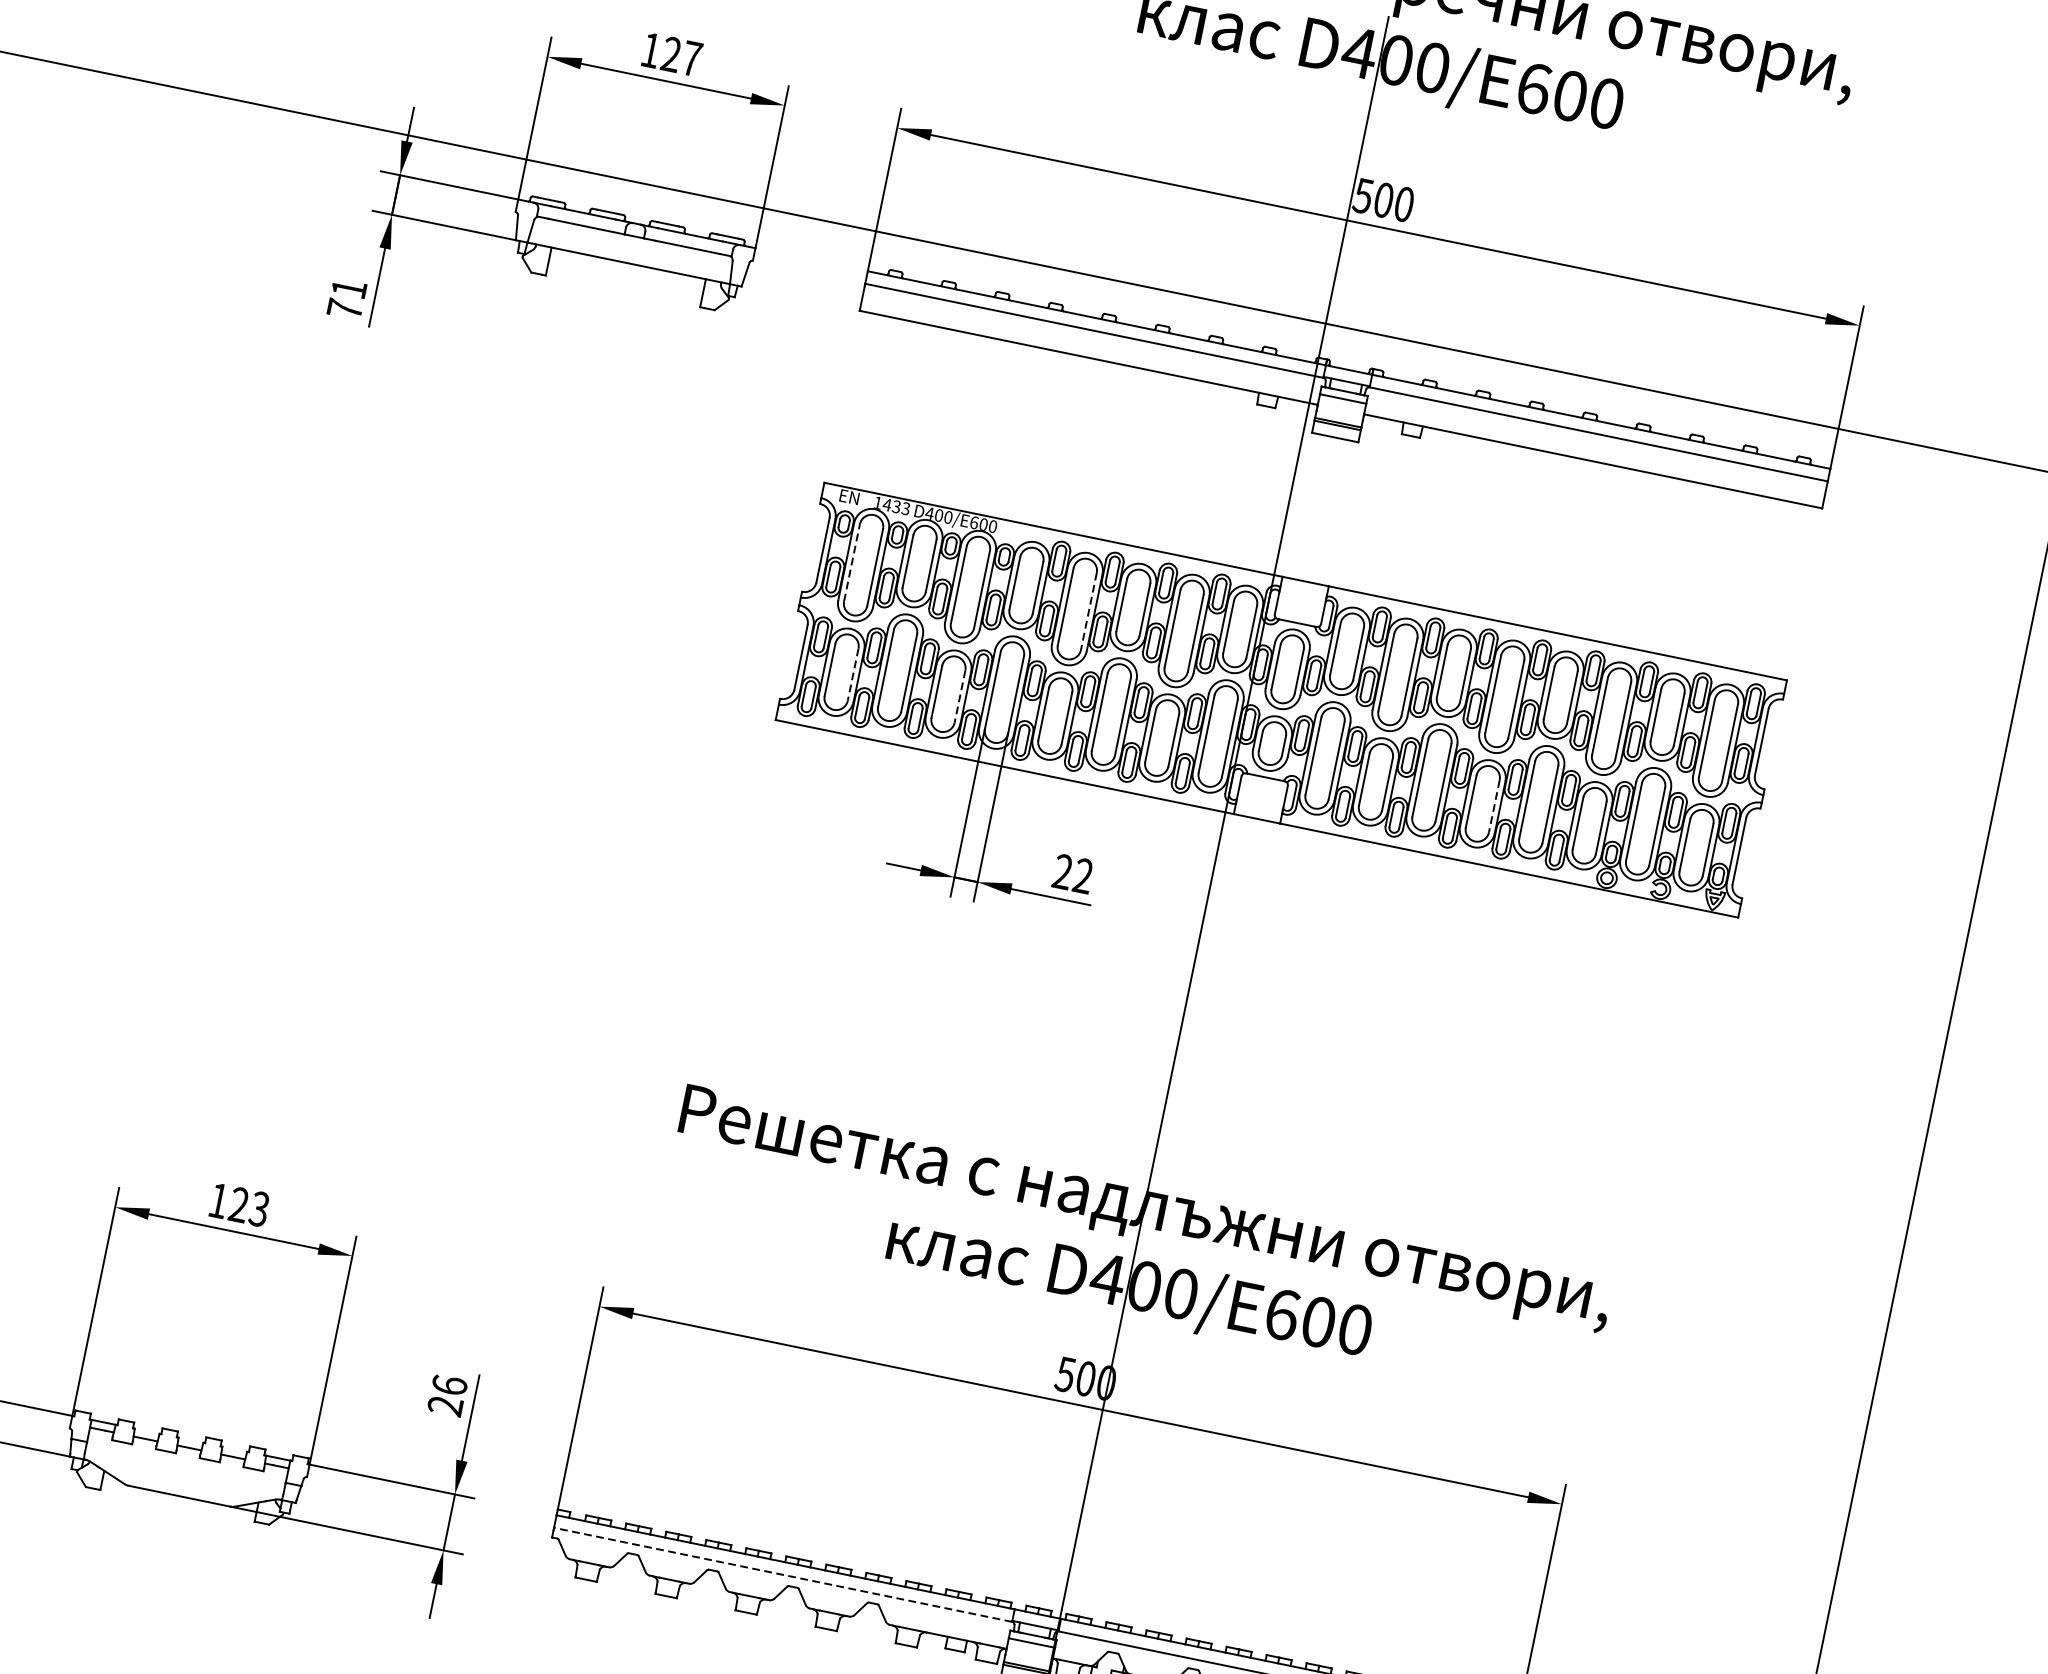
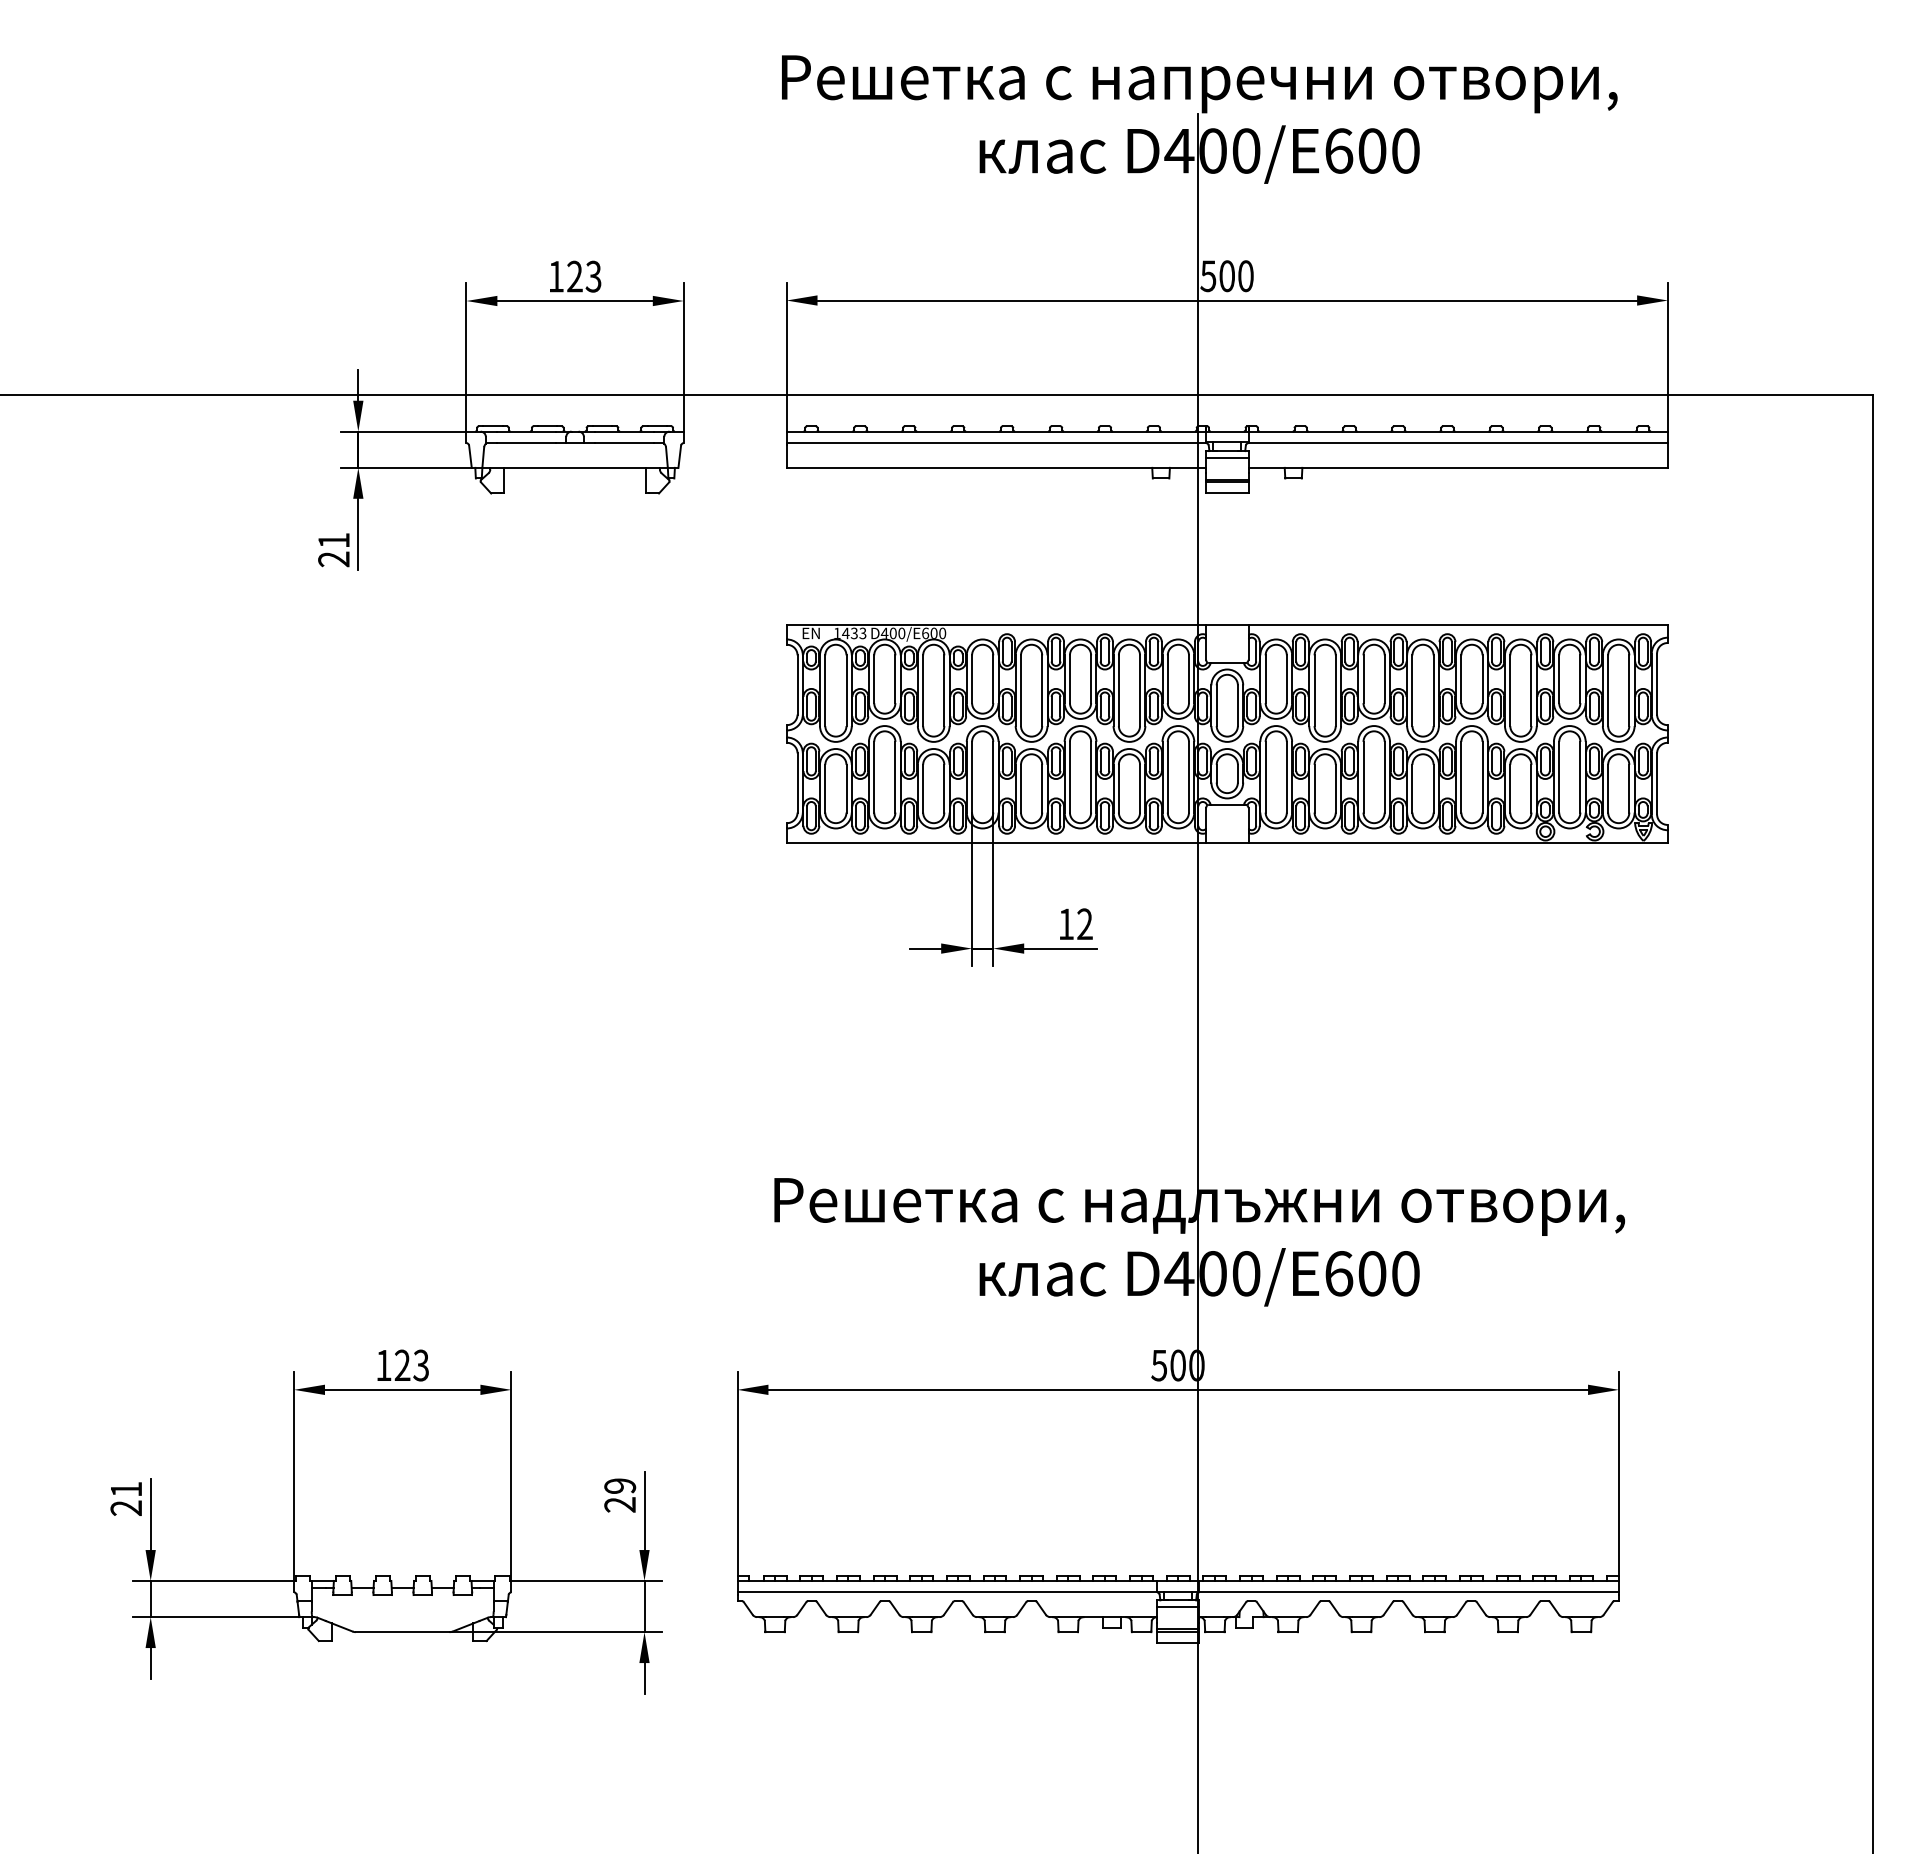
text: (691, 58) -> (593, 276), 127 -> 123
text: (344, 309) -> (333, 559), 71 -> 21
line: (852, 562) -> (825, 690), dashed -> solid
line: (1089, 612) -> (1042, 691), dashed -> solid
line: (853, 674) -> (846, 788), dashed -> solid
line: (960, 696) -> (944, 788), dashed -> solid
line: (1494, 805) -> (1433, 788), dashed -> solid
text: (1063, 871) -> (1066, 923), 22 -> 12
text: (450, 1384) -> (620, 1485), 26 -> 29
line: (783, 1575) -> (947, 1592), dashed -> solid

